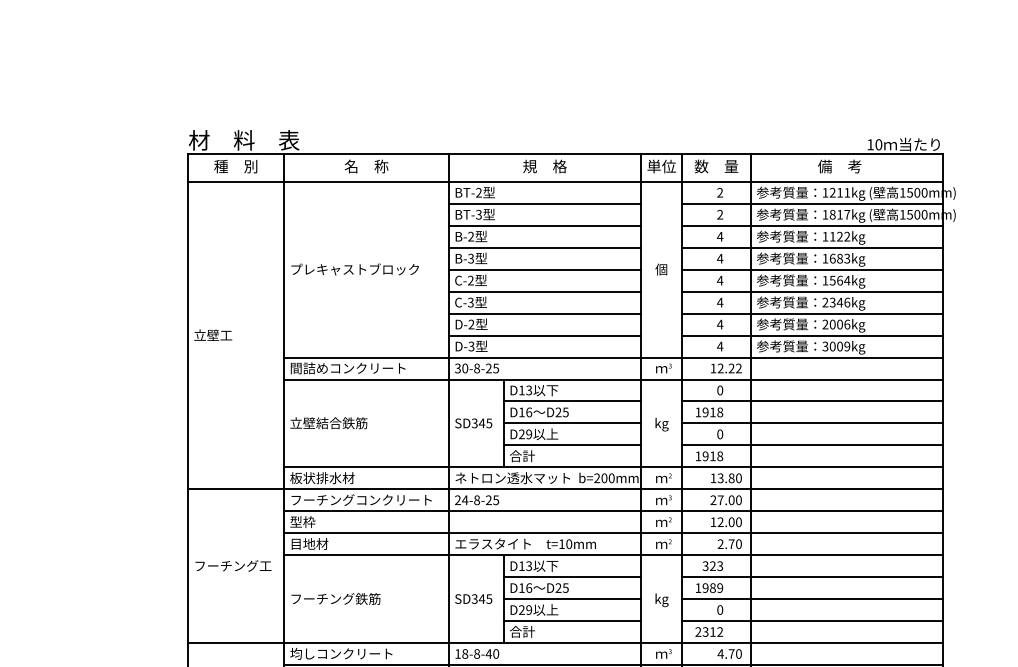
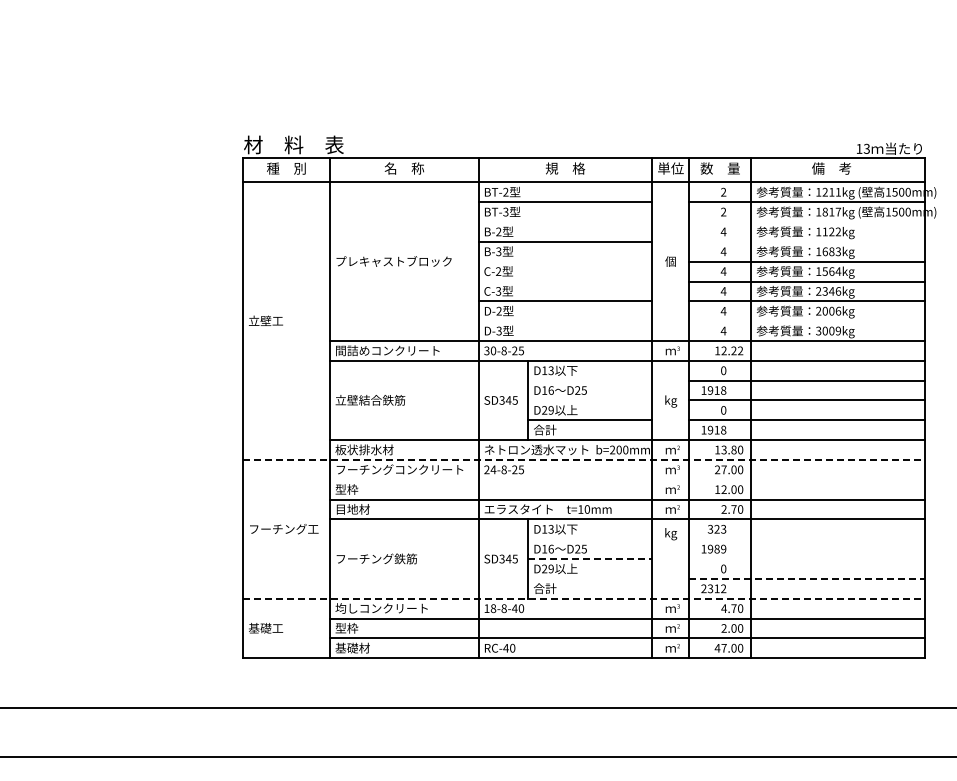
text: (878, 144) -> (866, 148), 10 -> 13
line: (544, 226) -> (565, 222), removed
line: (811, 226) -> (806, 222), removed
line: (811, 247) -> (806, 241), removed
line: (544, 269) -> (565, 261), removed
line: (544, 291) -> (565, 281), removed
line: (544, 335) -> (565, 321), removed
line: (811, 335) -> (806, 321), removed
line: (572, 401) -> (590, 380), removed
line: (572, 423) -> (590, 400), removed
line: (566, 488) -> (584, 459), solid -> dashed
line: (613, 510) -> (627, 479), removed
line: (572, 577) -> (590, 539), removed
line: (811, 577) -> (806, 539), removed
line: (572, 599) -> (590, 559), solid -> dashed
line: (811, 599) -> (806, 559), removed
text: (662, 600) -> (671, 534), moved
line: (572, 620) -> (590, 578), removed
line: (813, 620) -> (807, 578), solid -> dashed
line: (566, 642) -> (584, 598), solid -> dashed

